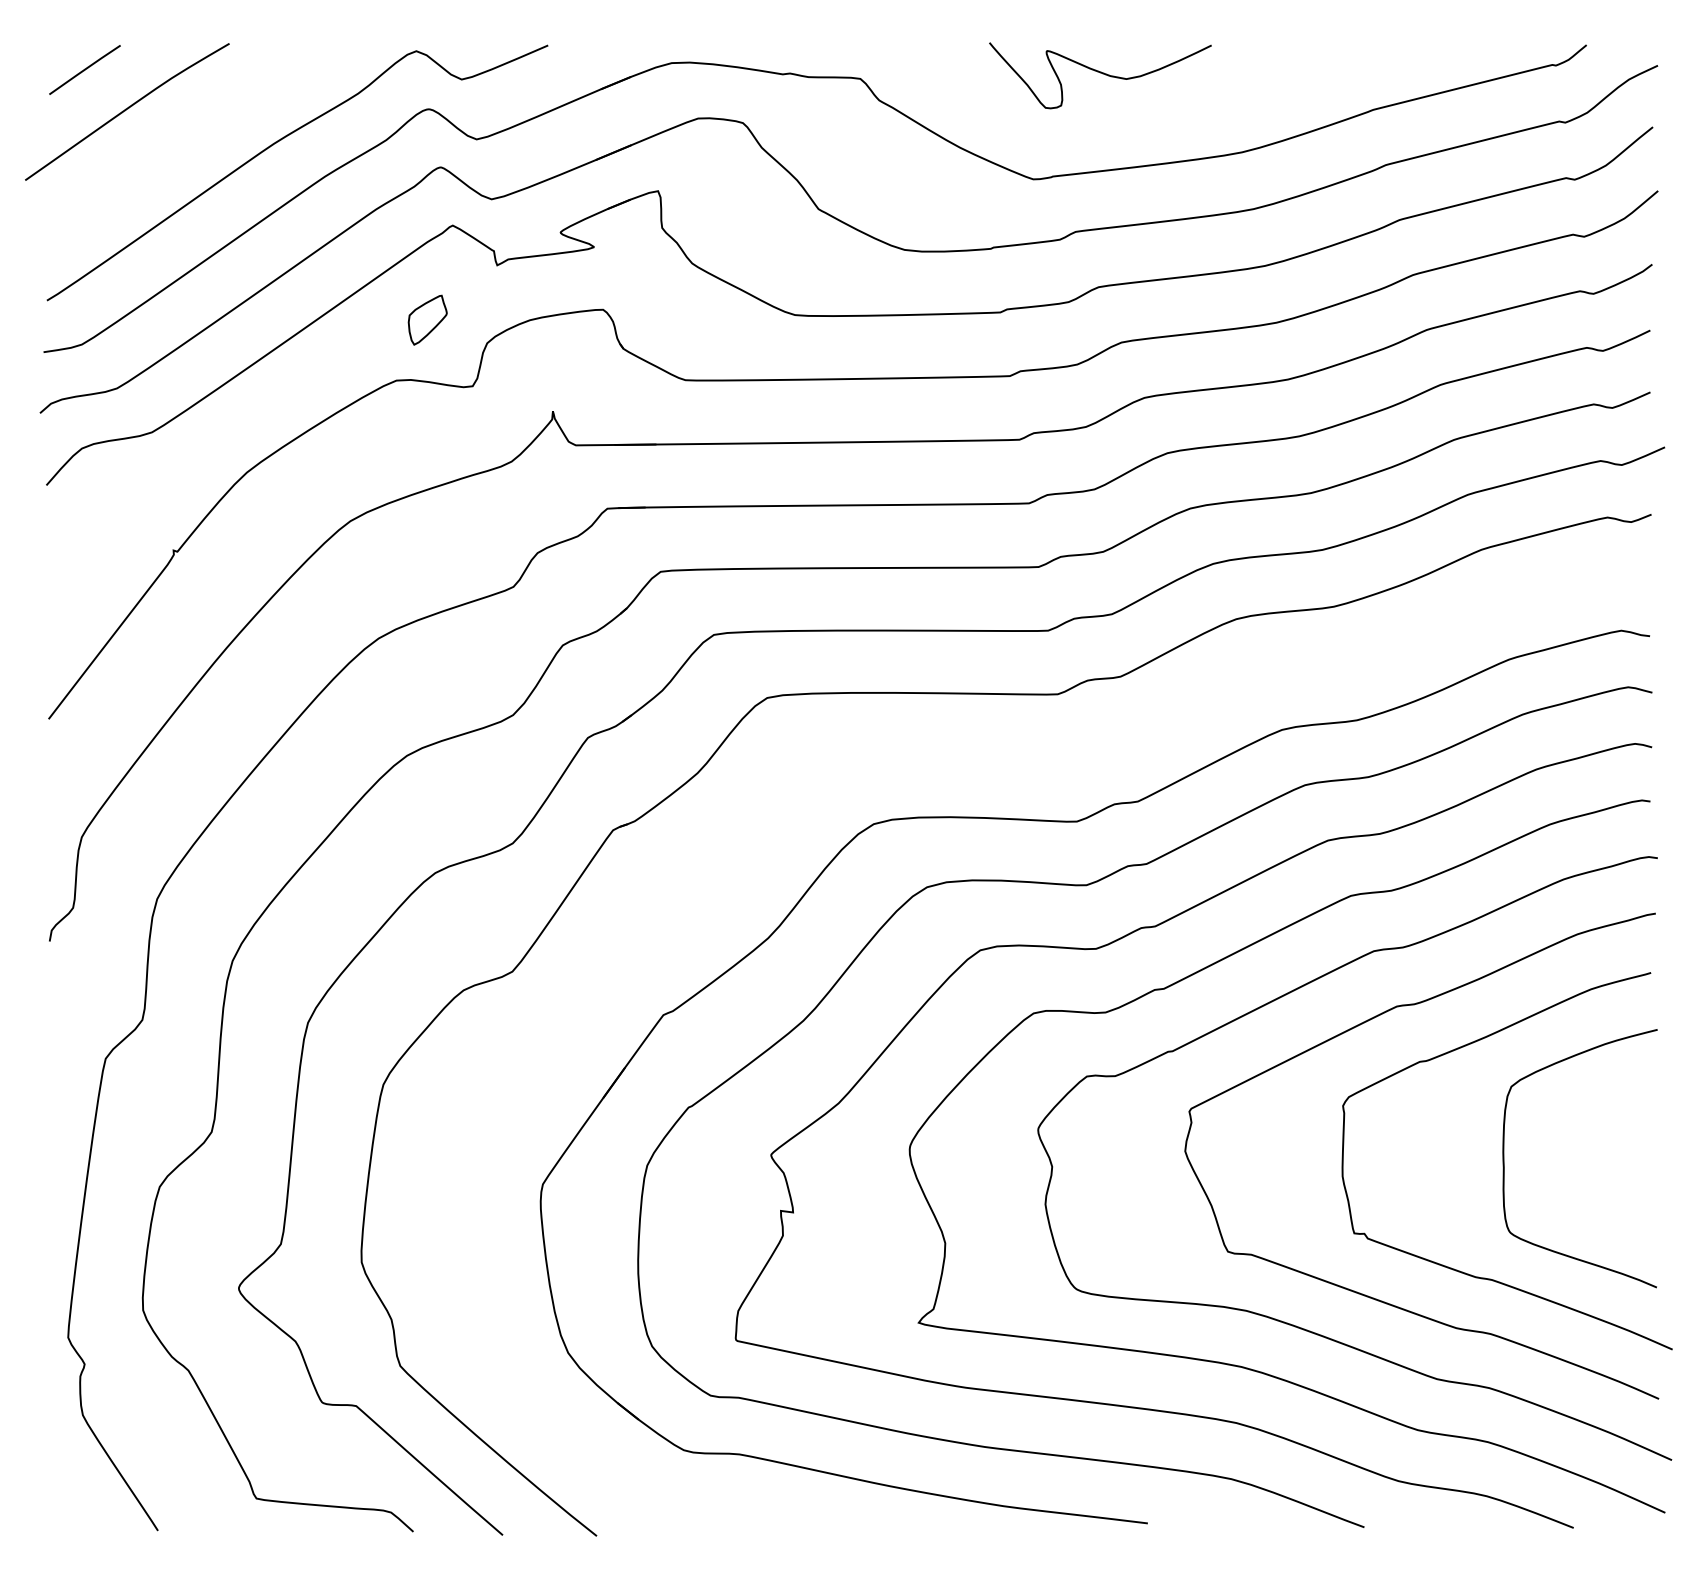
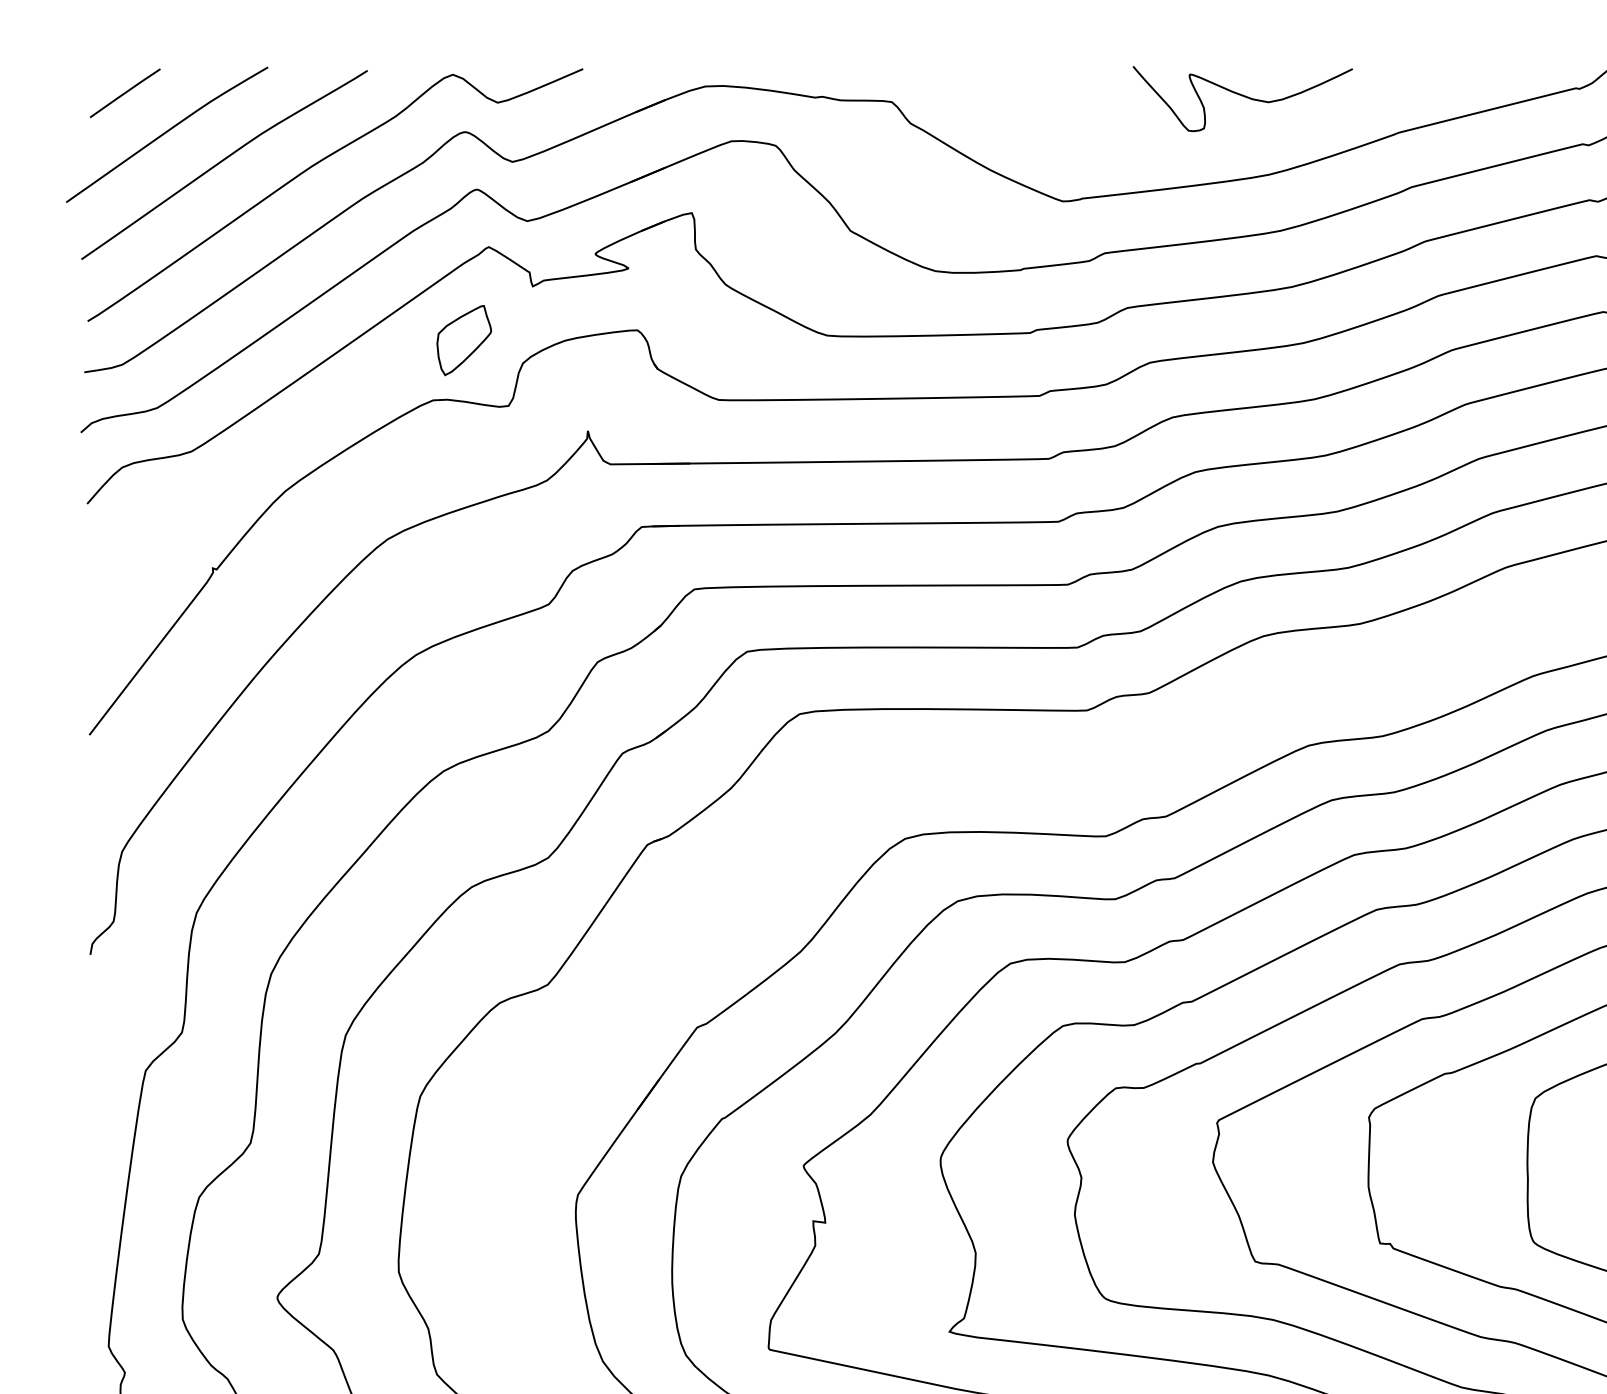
curve: (1100, 73) -> (1242, 96), moved
curve: (183, 139) -> (222, 162), added
part: (427, 320) -> (463, 340), size x1.43

